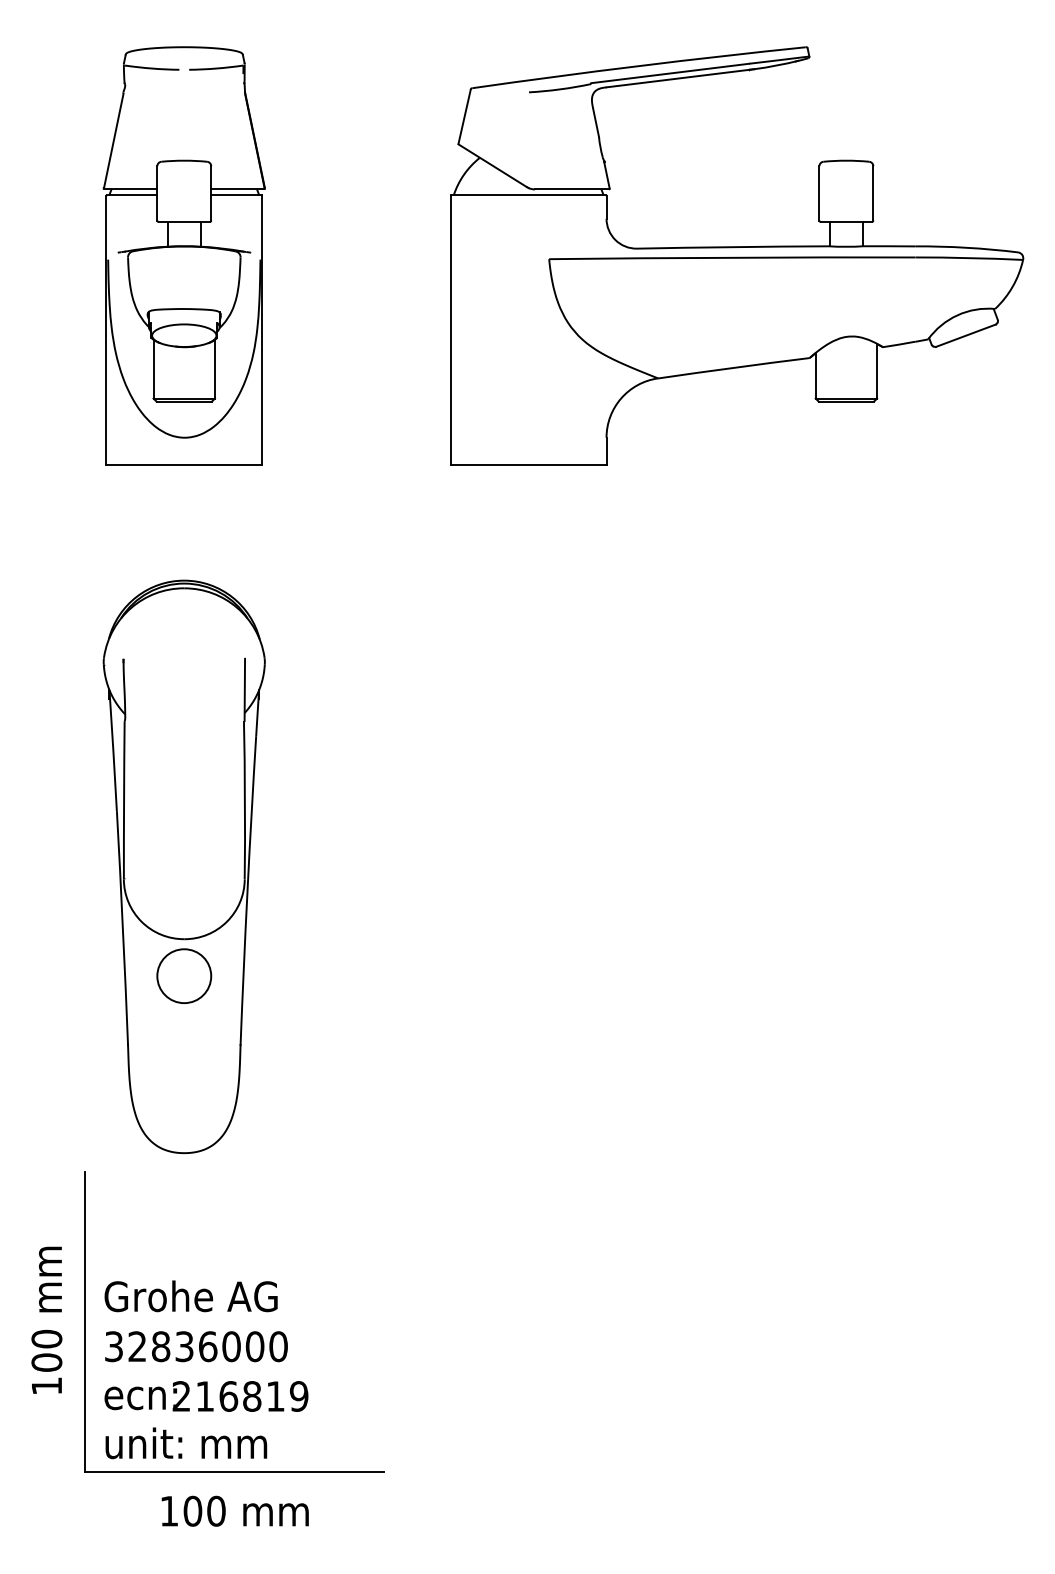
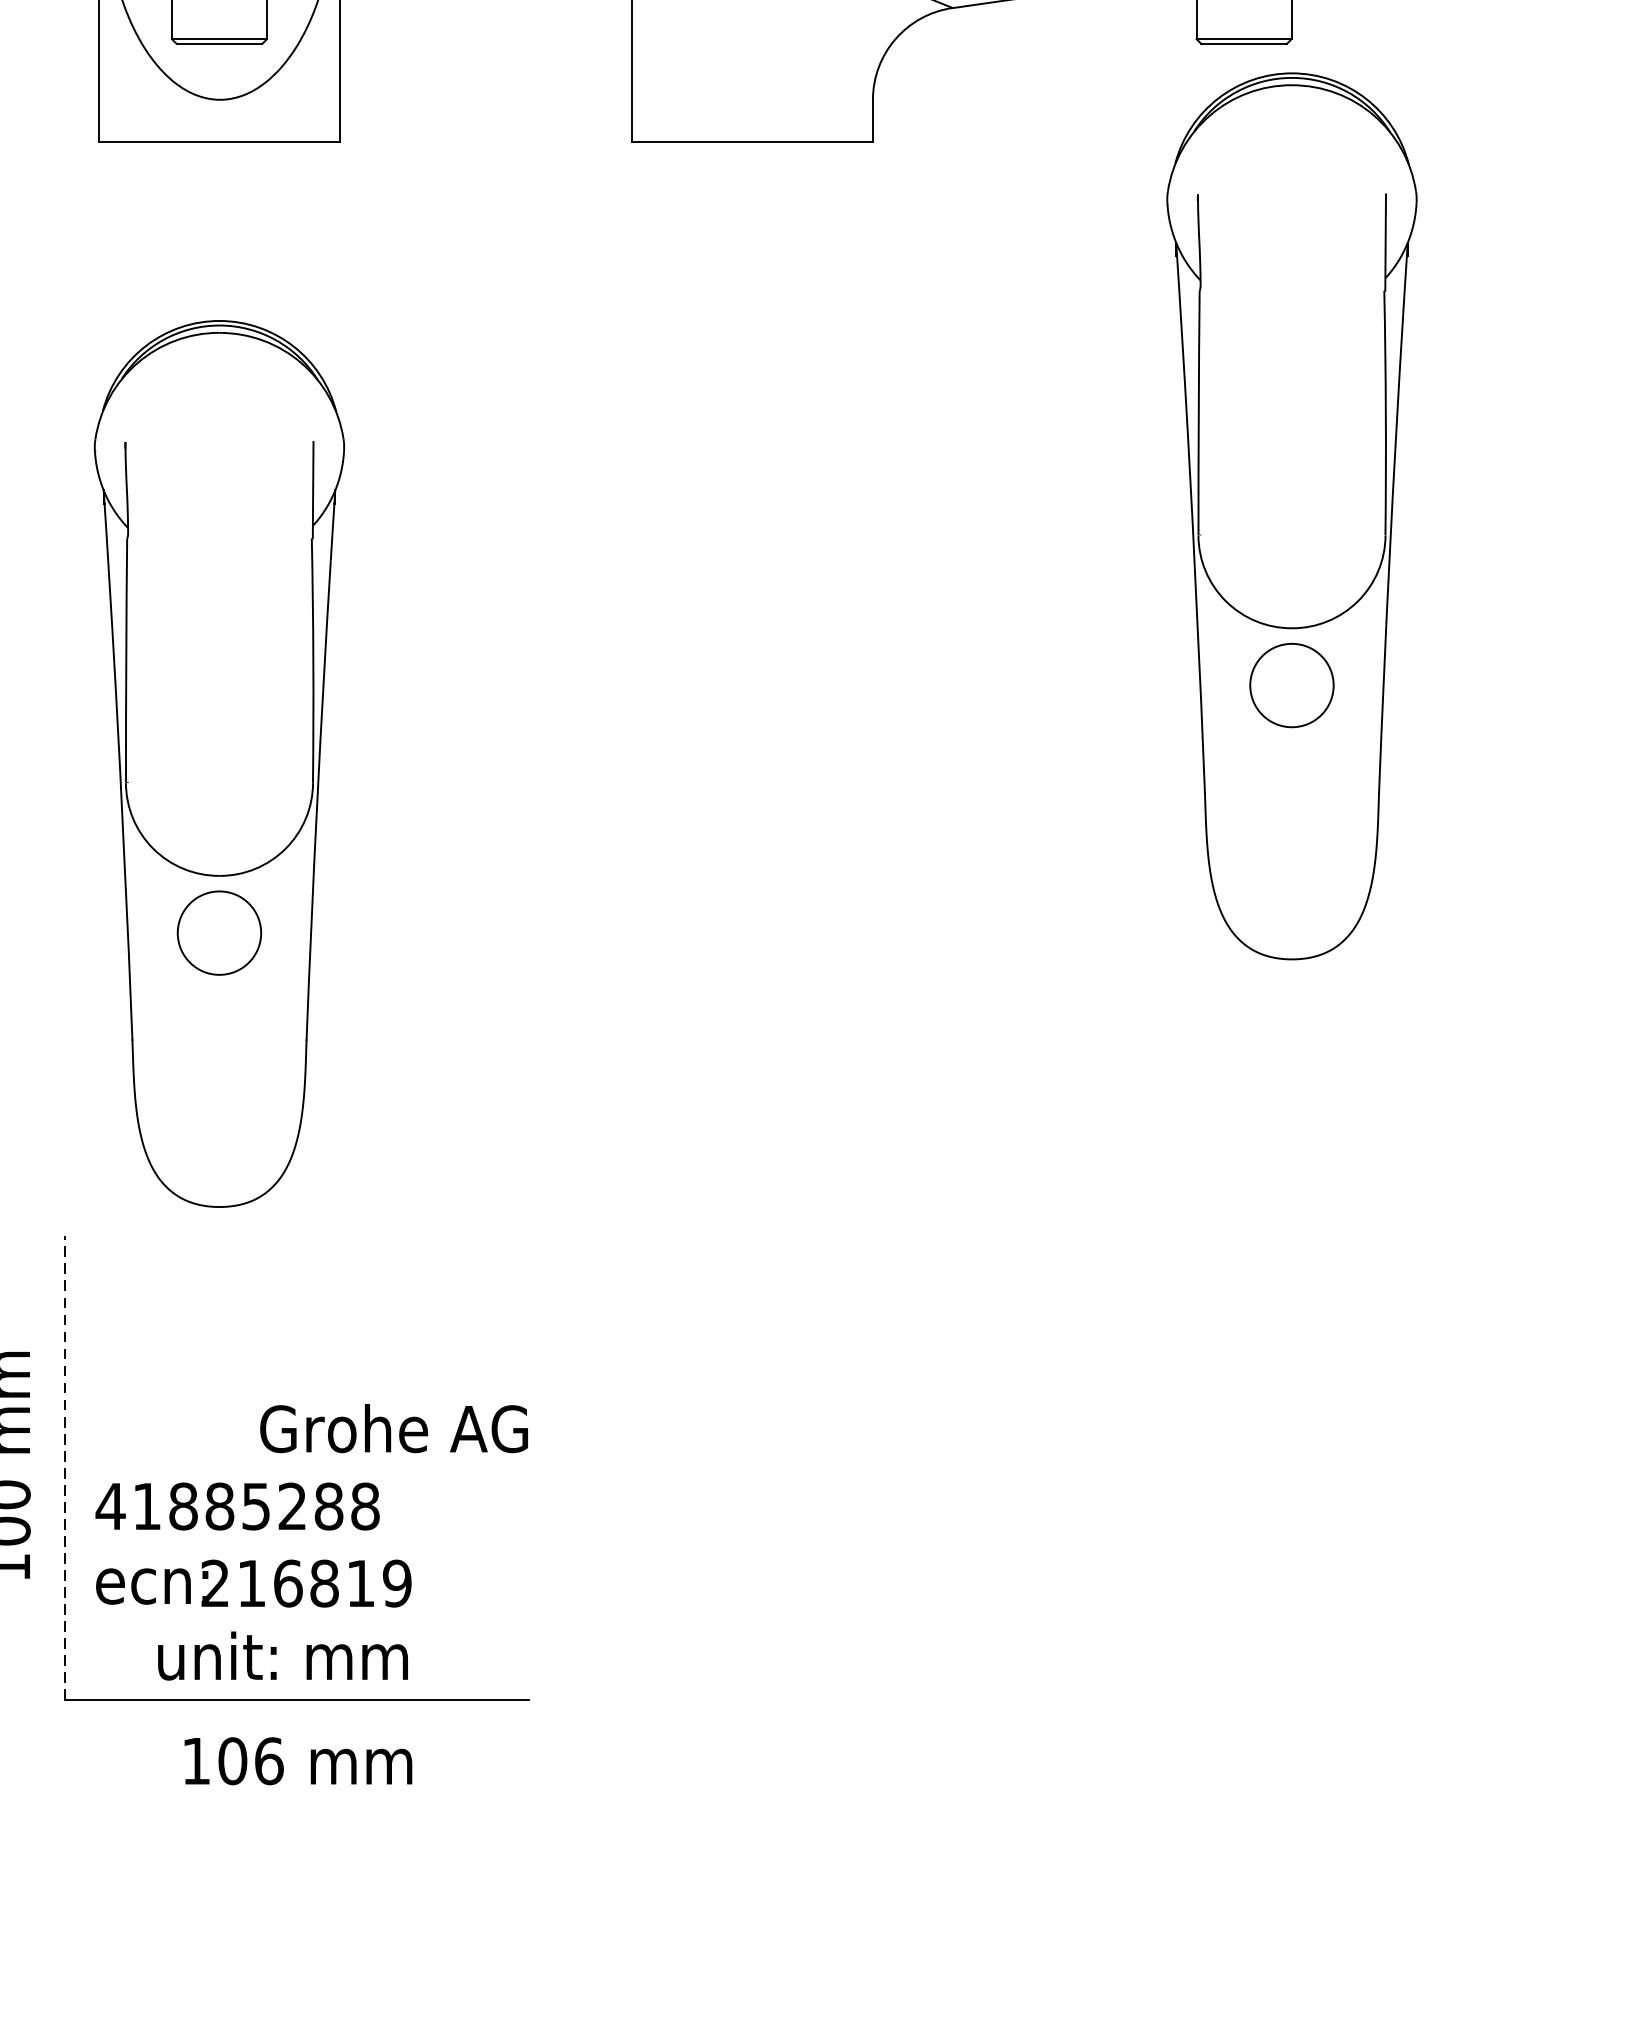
part: (876, 706) -> (1290, 515), added
text: (190, 1296) -> (393, 1428), moved
line: (84, 1321) -> (65, 1467), solid -> dashed
text: (195, 1346) -> (236, 1506), 32836000 -> 41885288
text: (186, 1443) -> (283, 1656), moved
text: (216, 1510) -> (269, 1760), 100 -> 106

